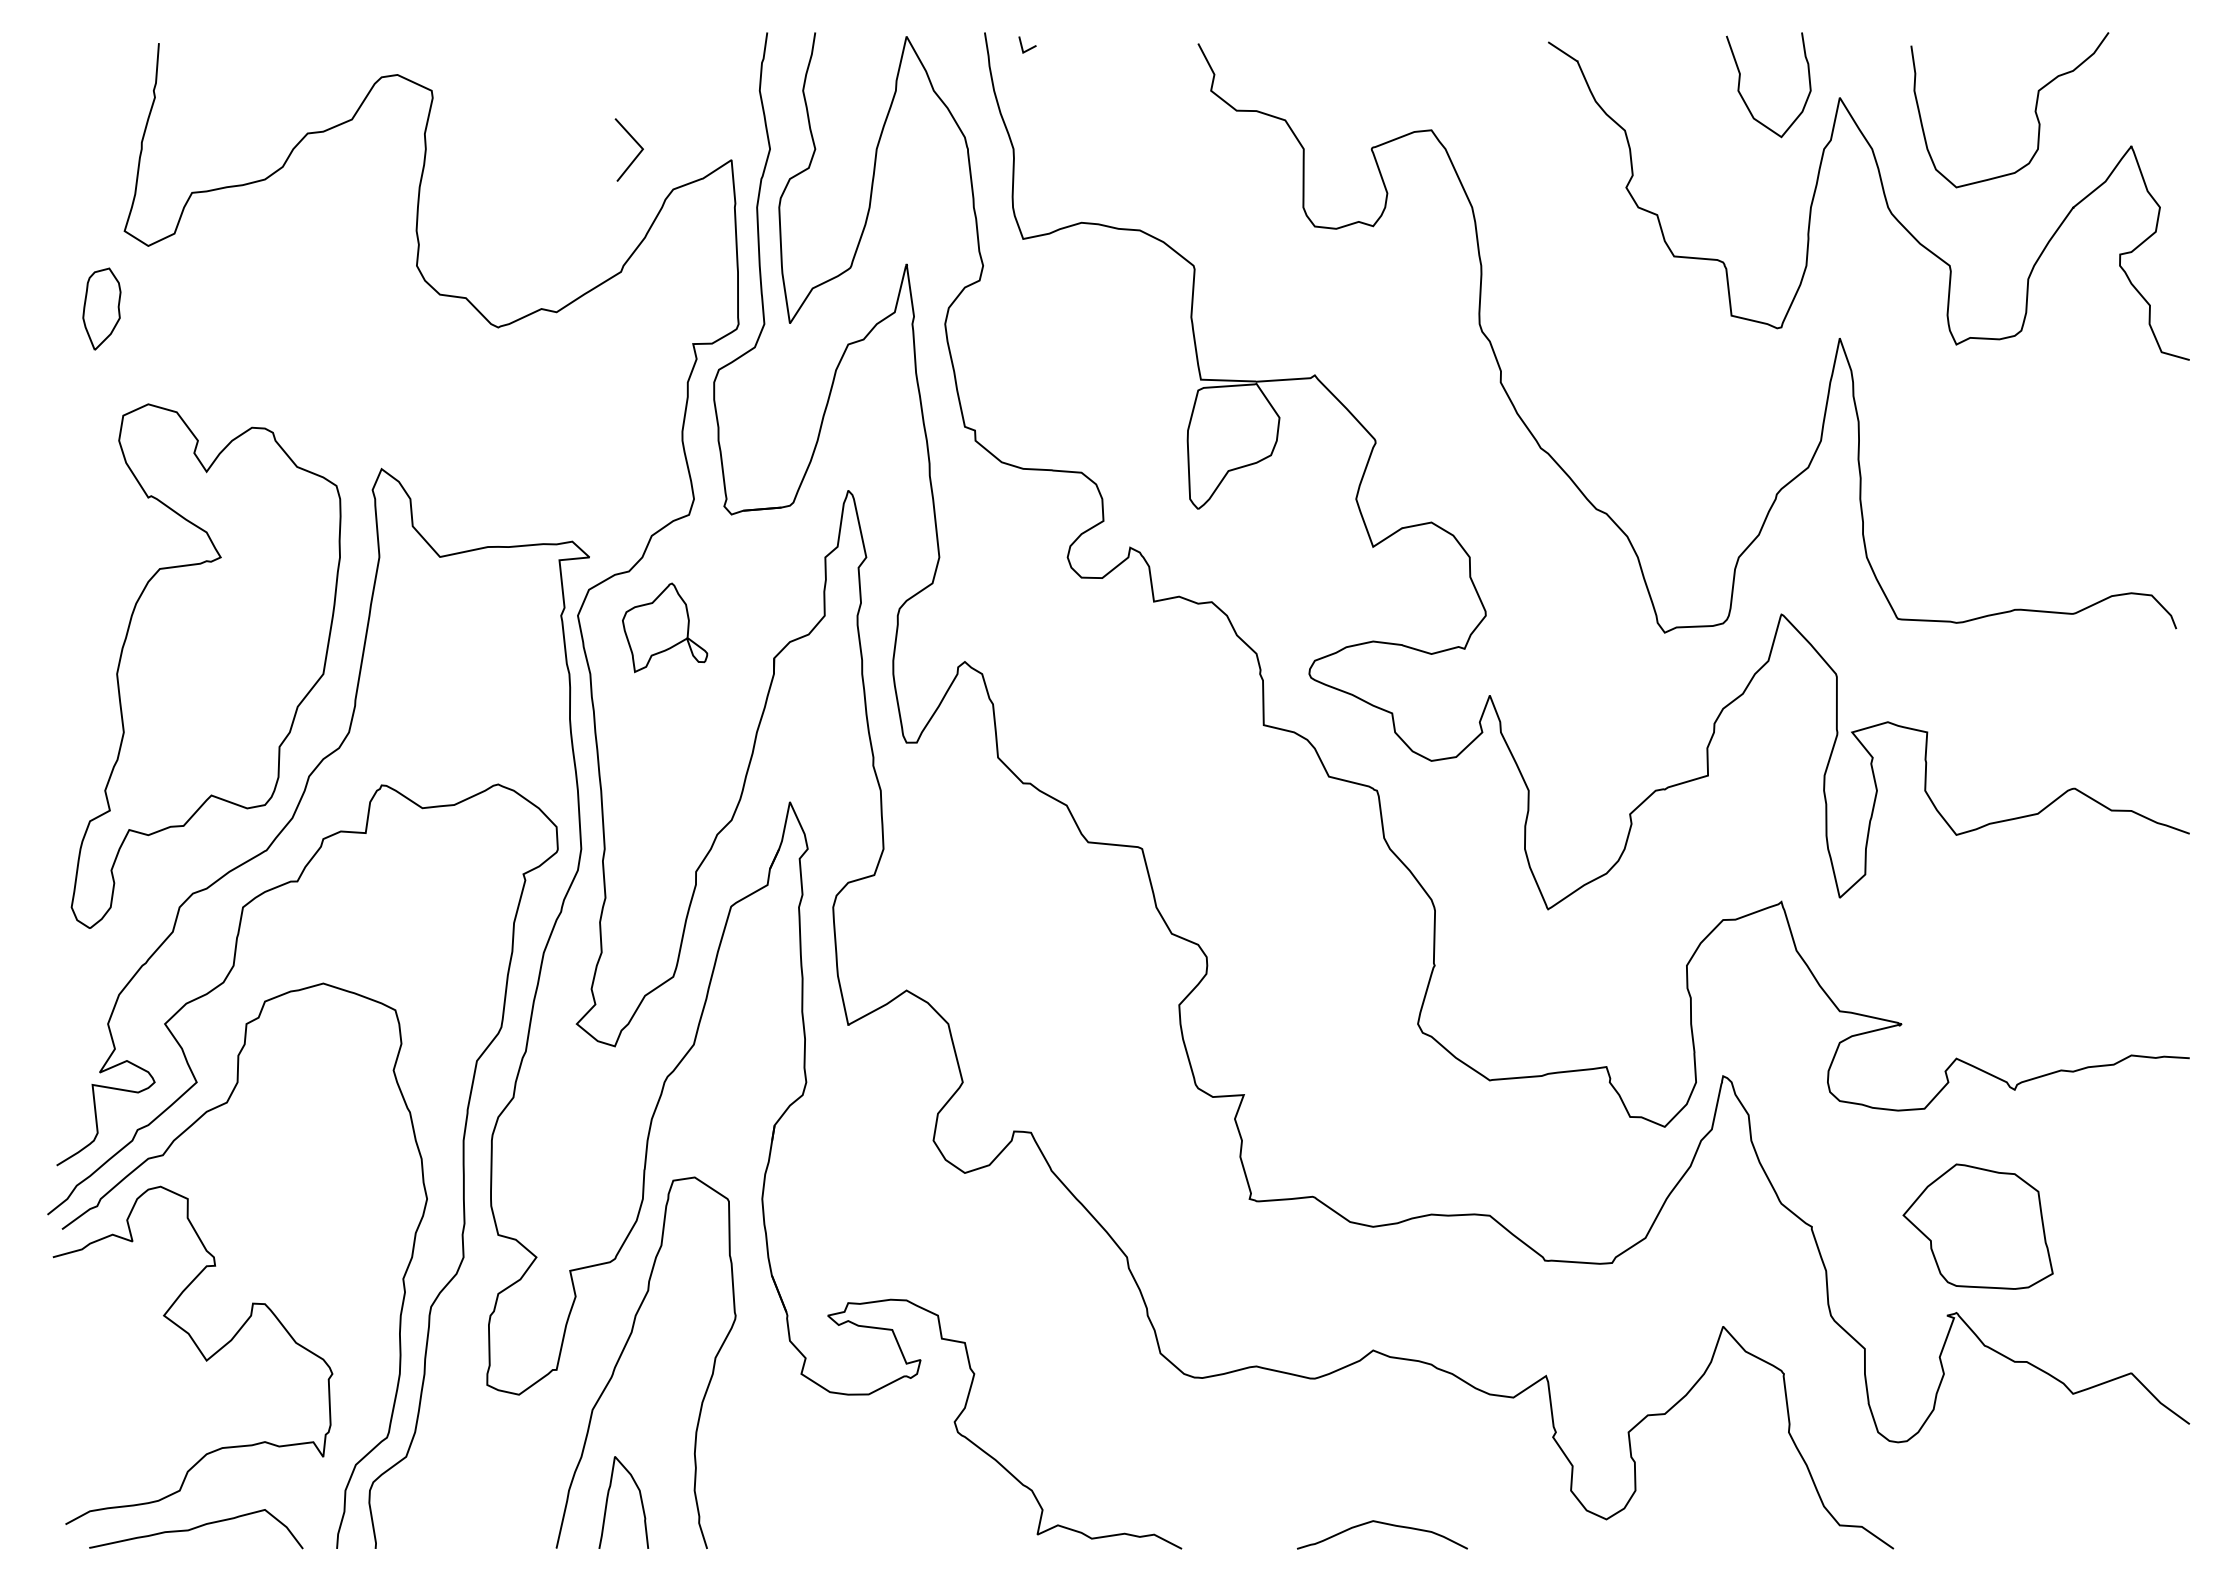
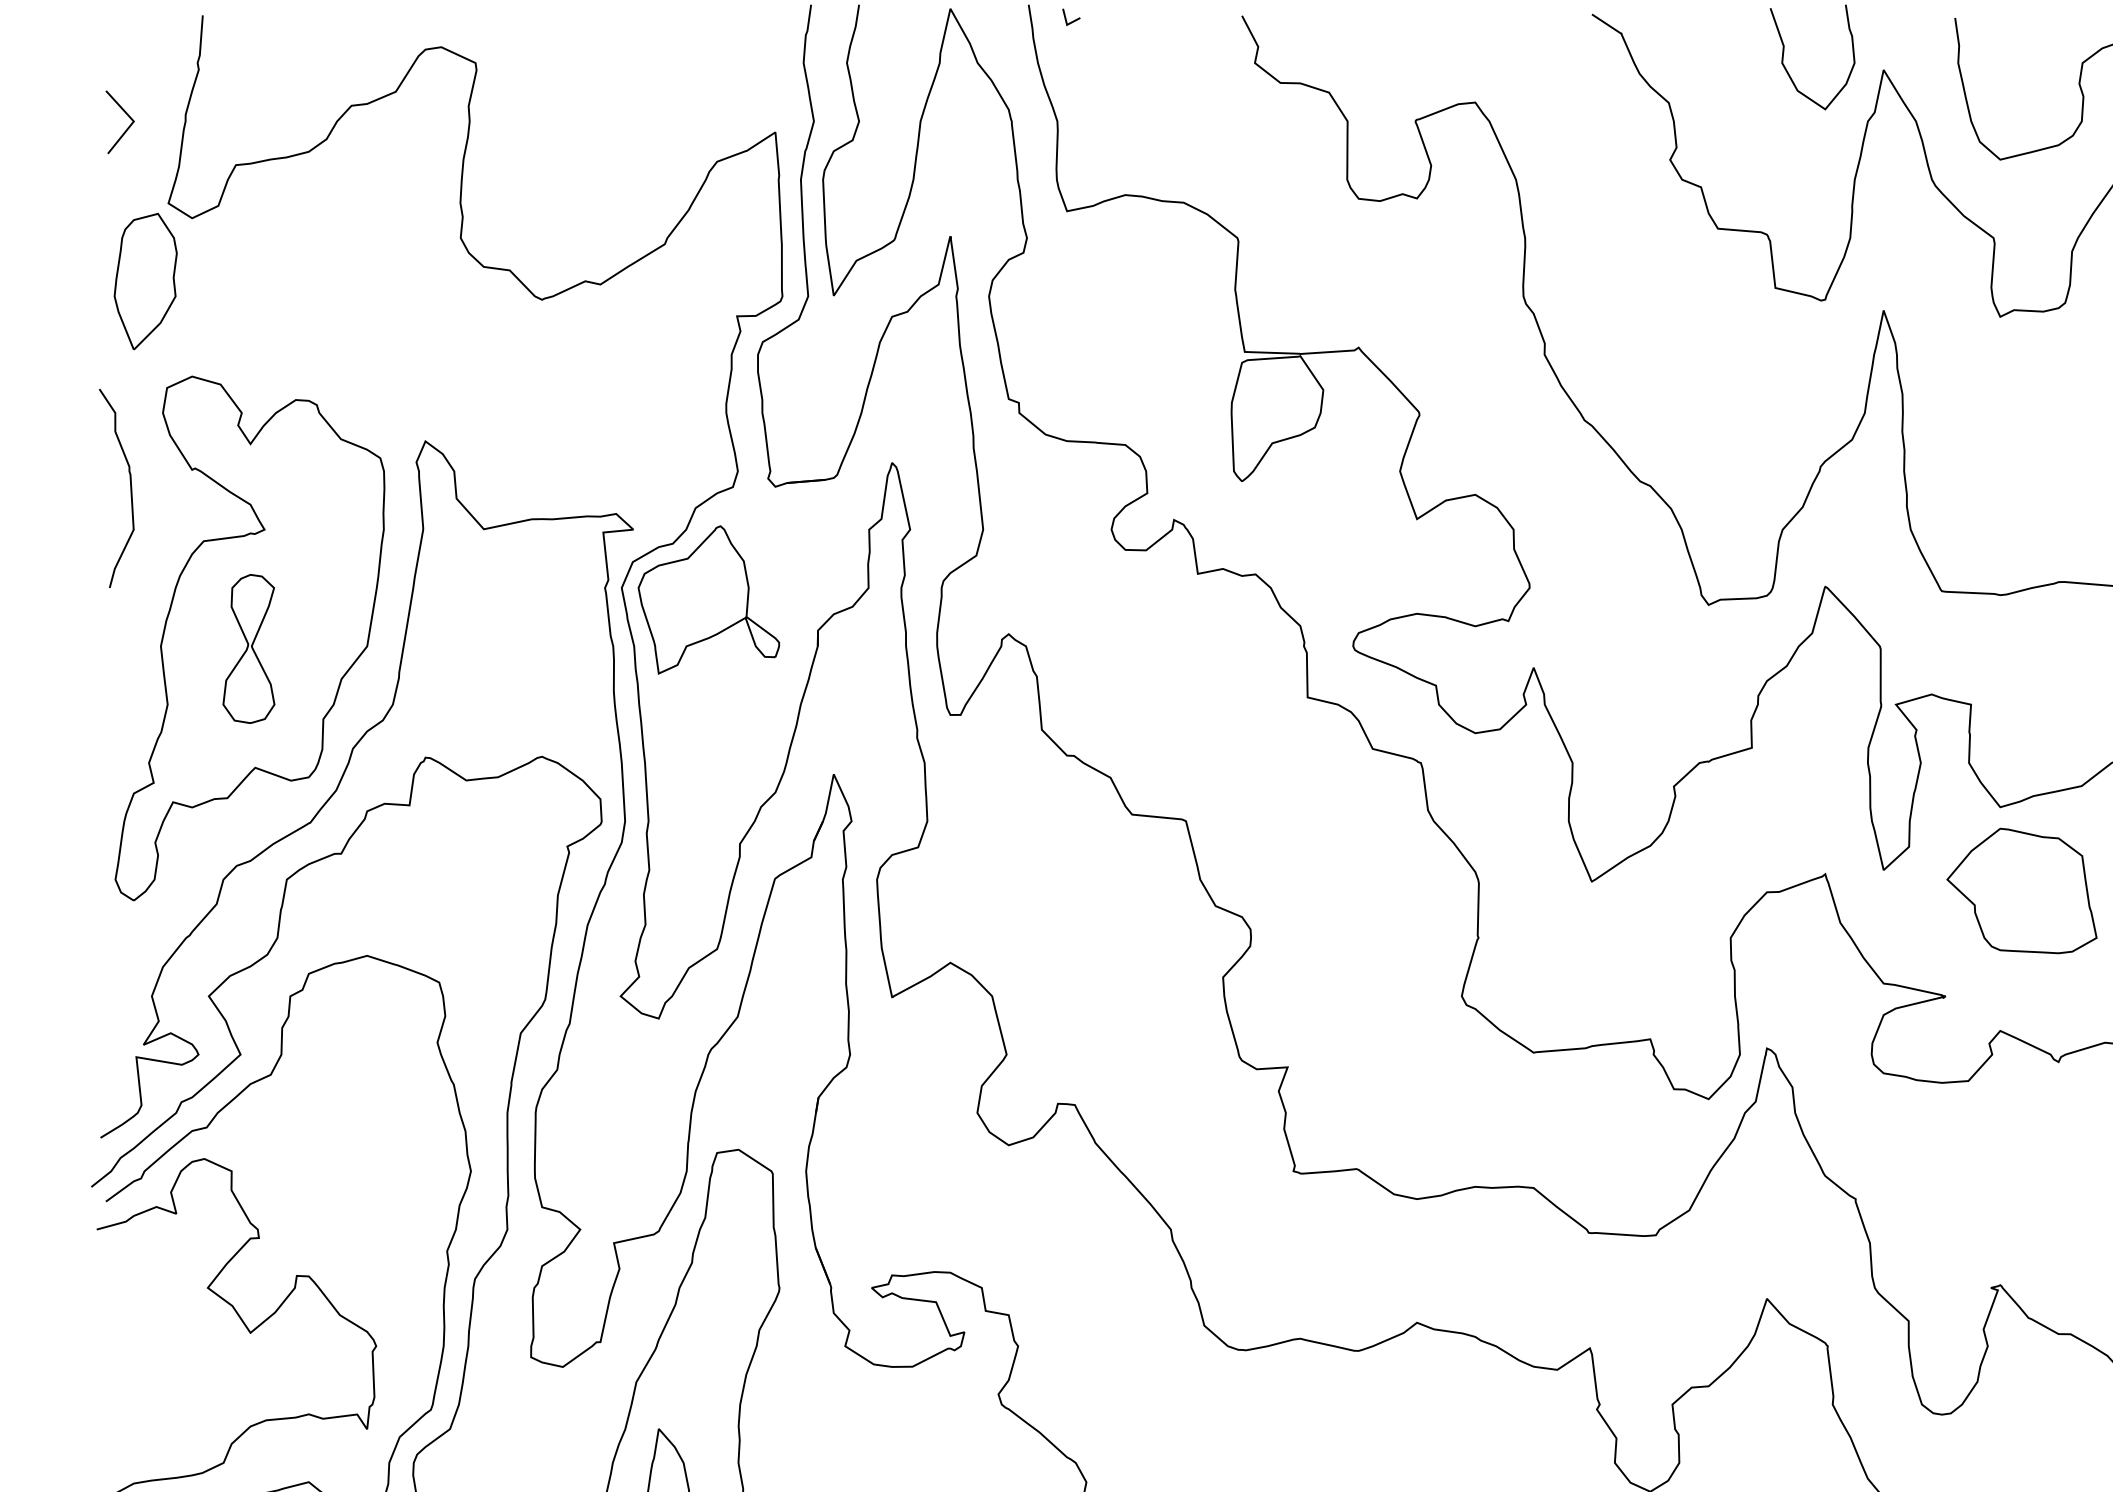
line: (635, 142) -> (126, 114), moved
part: (101, 308) -> (145, 280), size x1.67
curve: (86, 515) -> (130, 487), added
part: (664, 627) -> (708, 599), size x1.67
part: (204, 676) -> (248, 648), added
part: (1977, 1226) -> (2021, 890), moved

